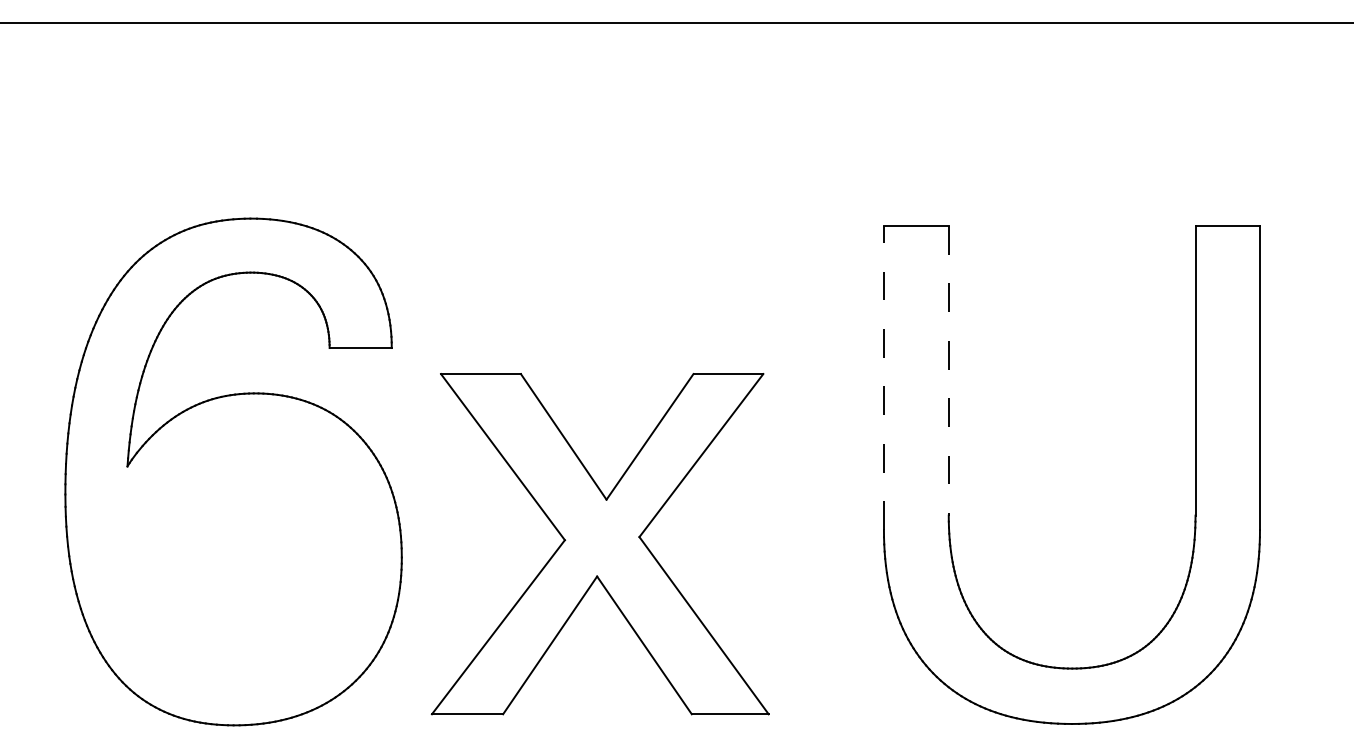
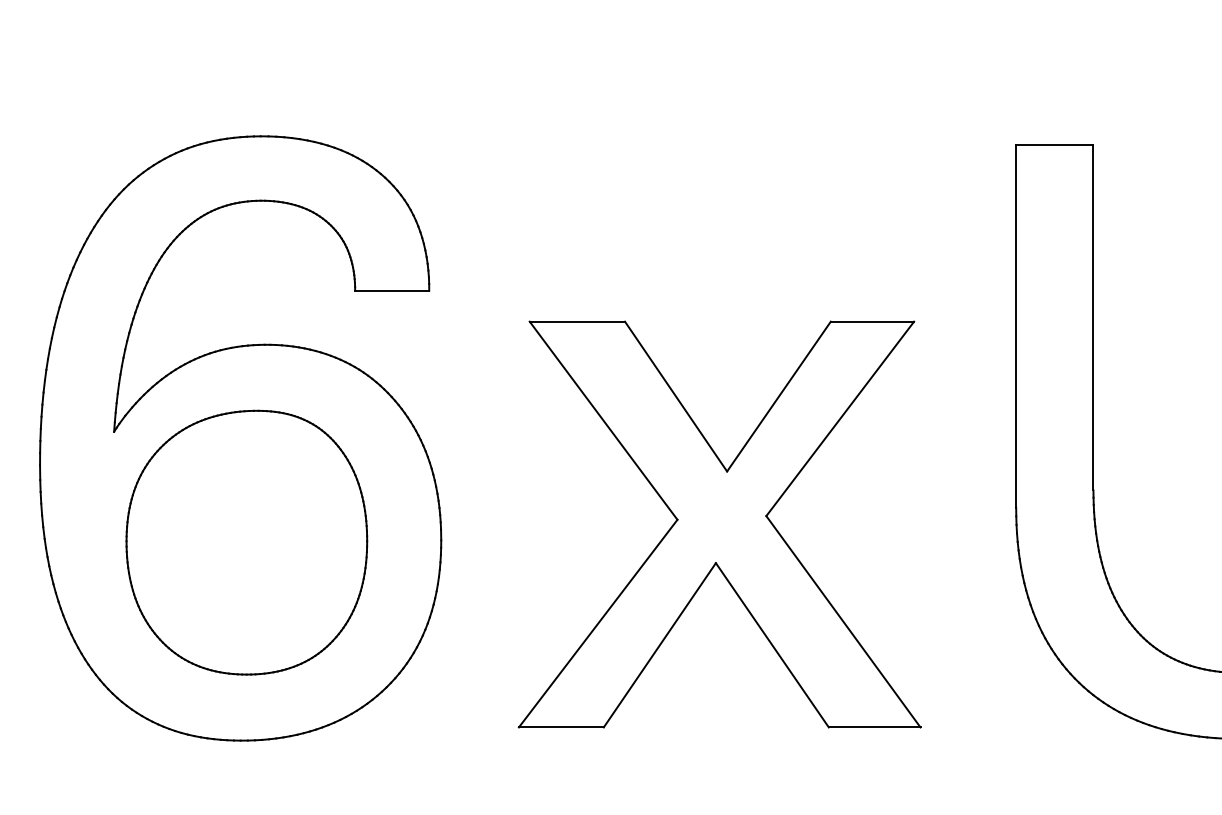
line: (948, 370) -> (1093, 317), dashed -> solid
line: (883, 377) -> (1015, 325), dashed -> solid
part: (599, 544) -> (718, 524), moved
part: (238, 558) -> (246, 541), added

